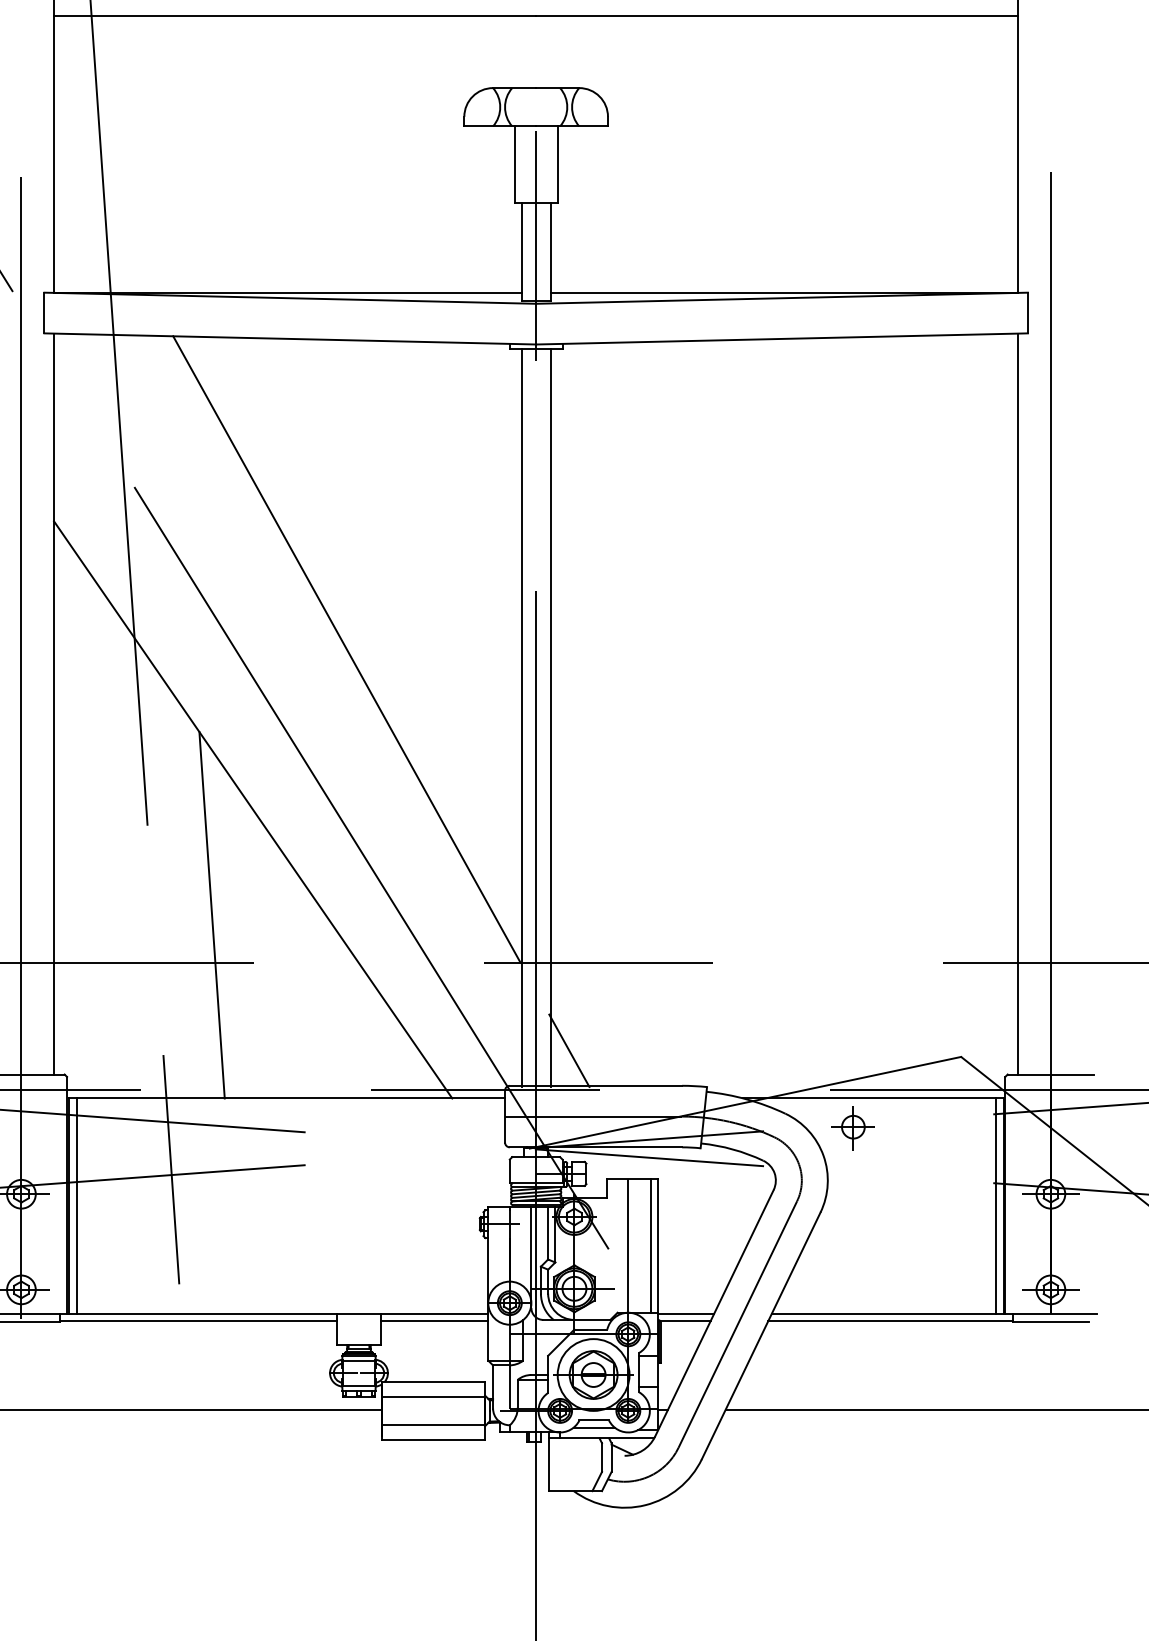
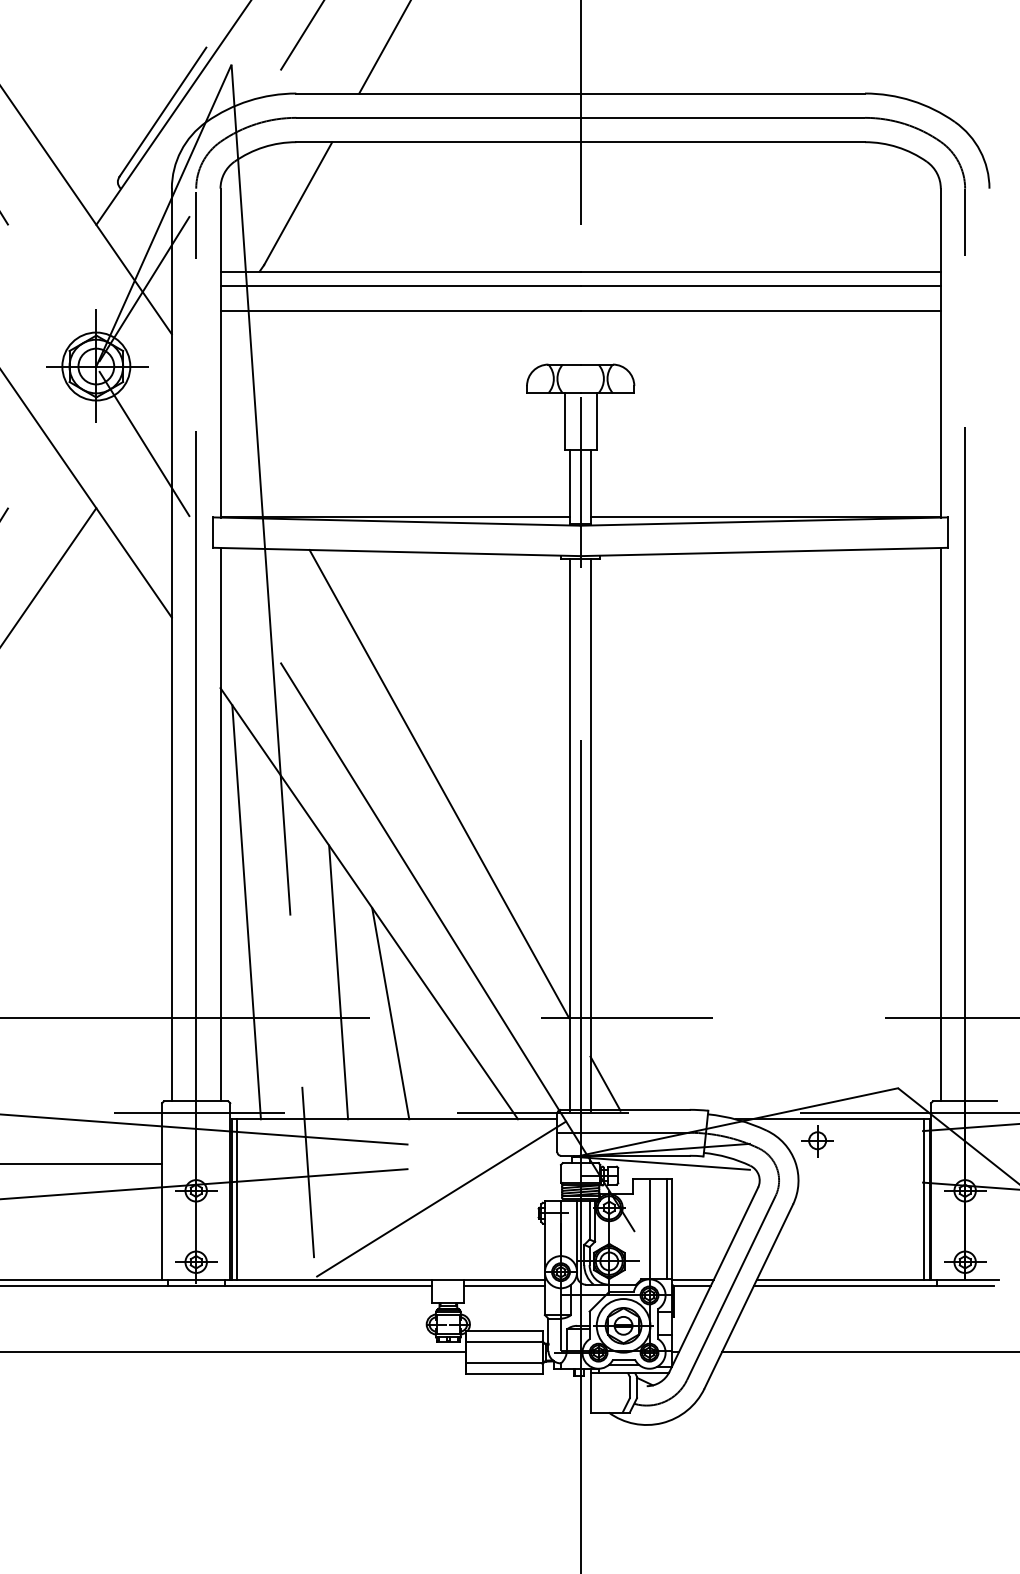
line: (88, 821) -> (246, 912), added
line: (281, 956) -> (390, 1013), added
line: (349, 1205) -> (441, 1199), added

